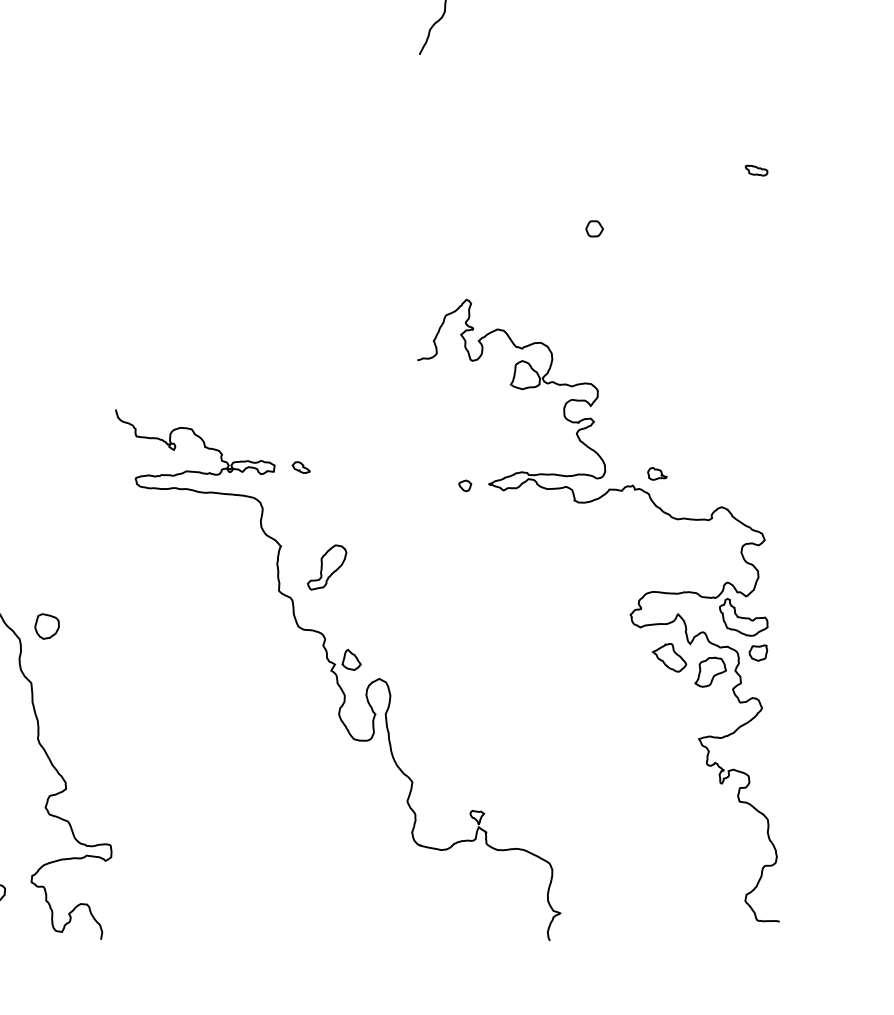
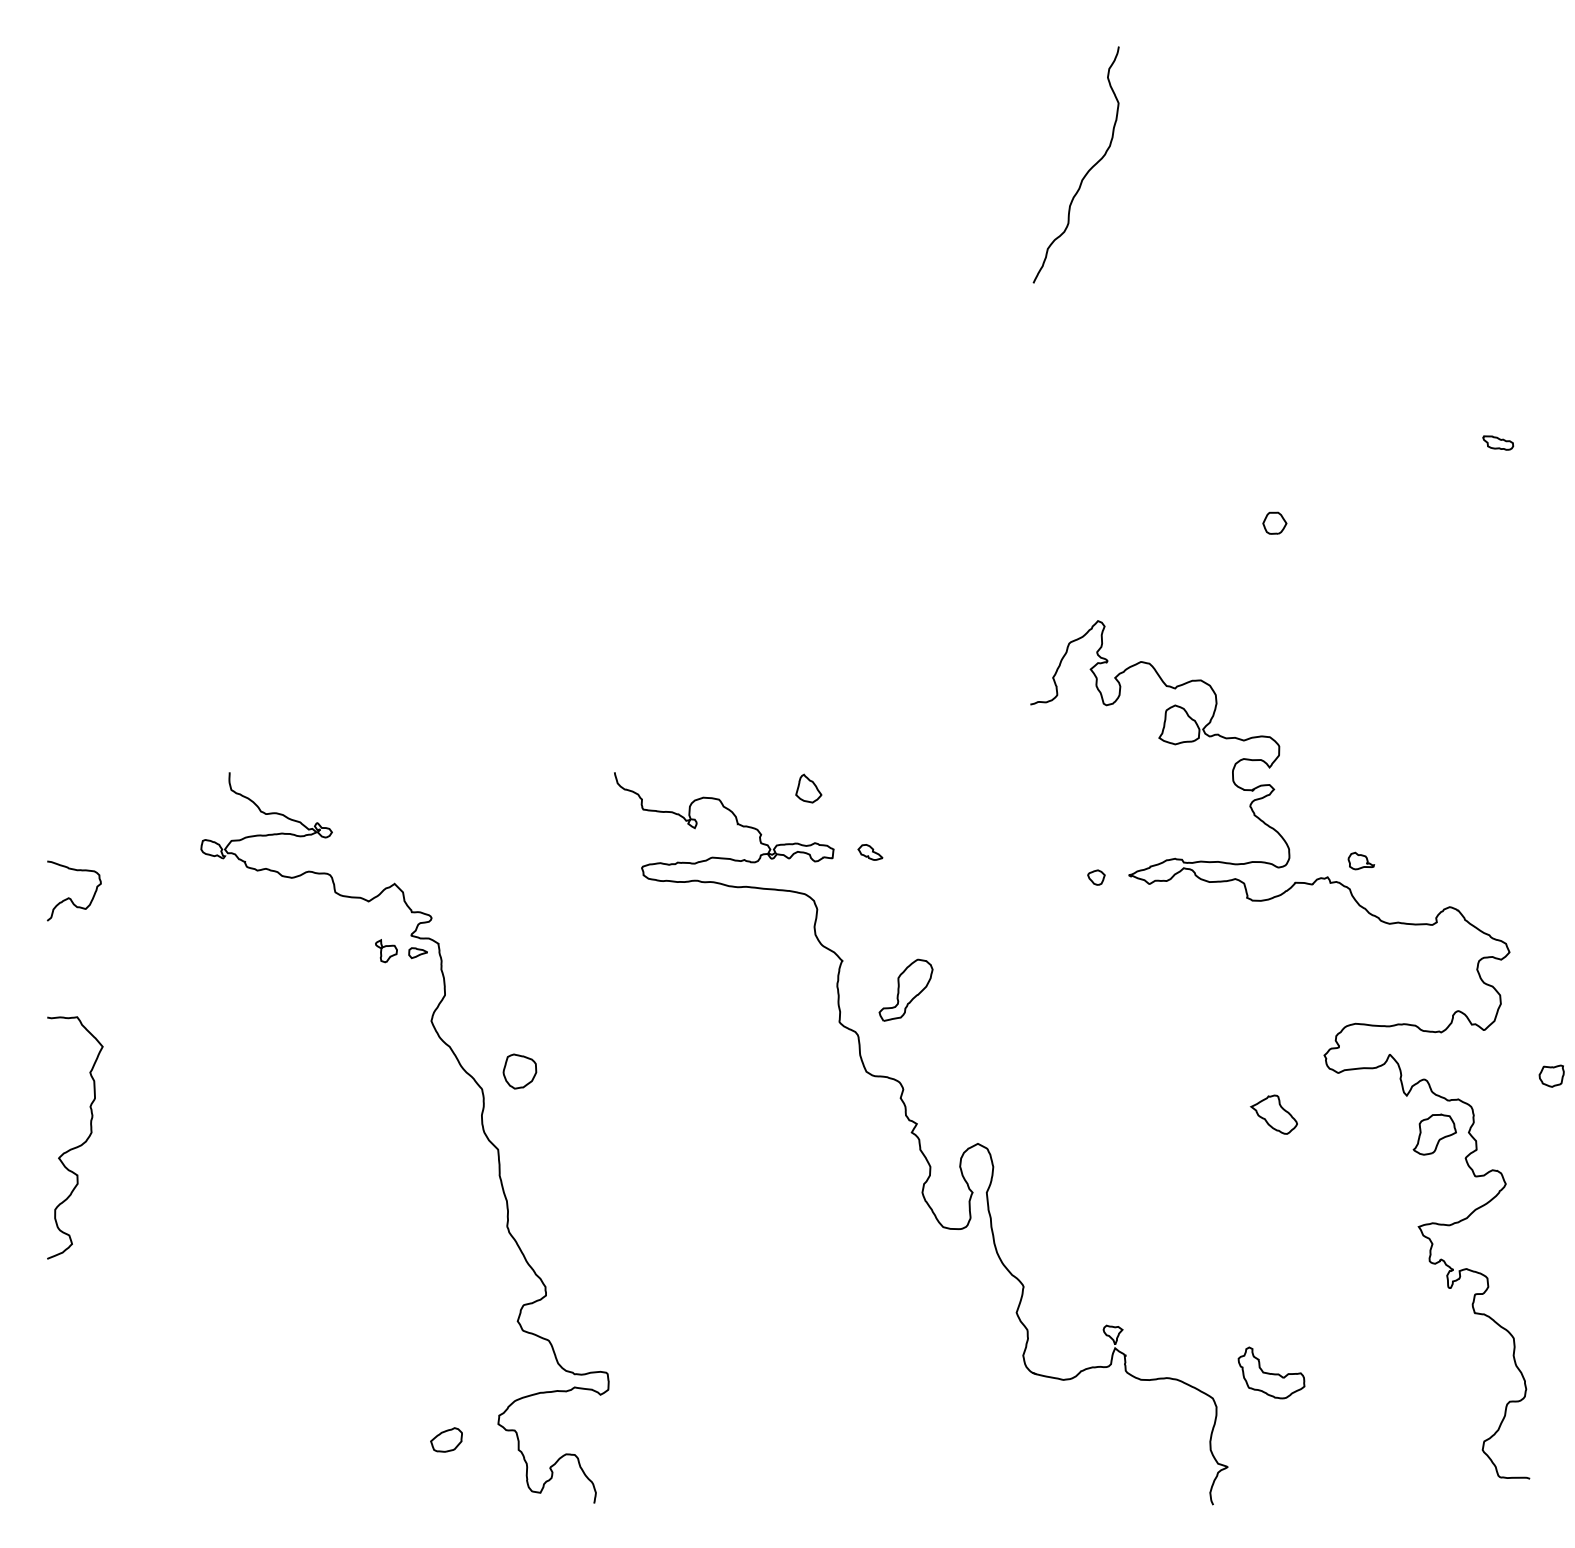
part: (743, 617) -> (1271, 1372), moved
part: (758, 652) -> (1551, 1075), moved
part: (669, 657) -> (1273, 1114), moved
part: (351, 659) -> (808, 788), moved

